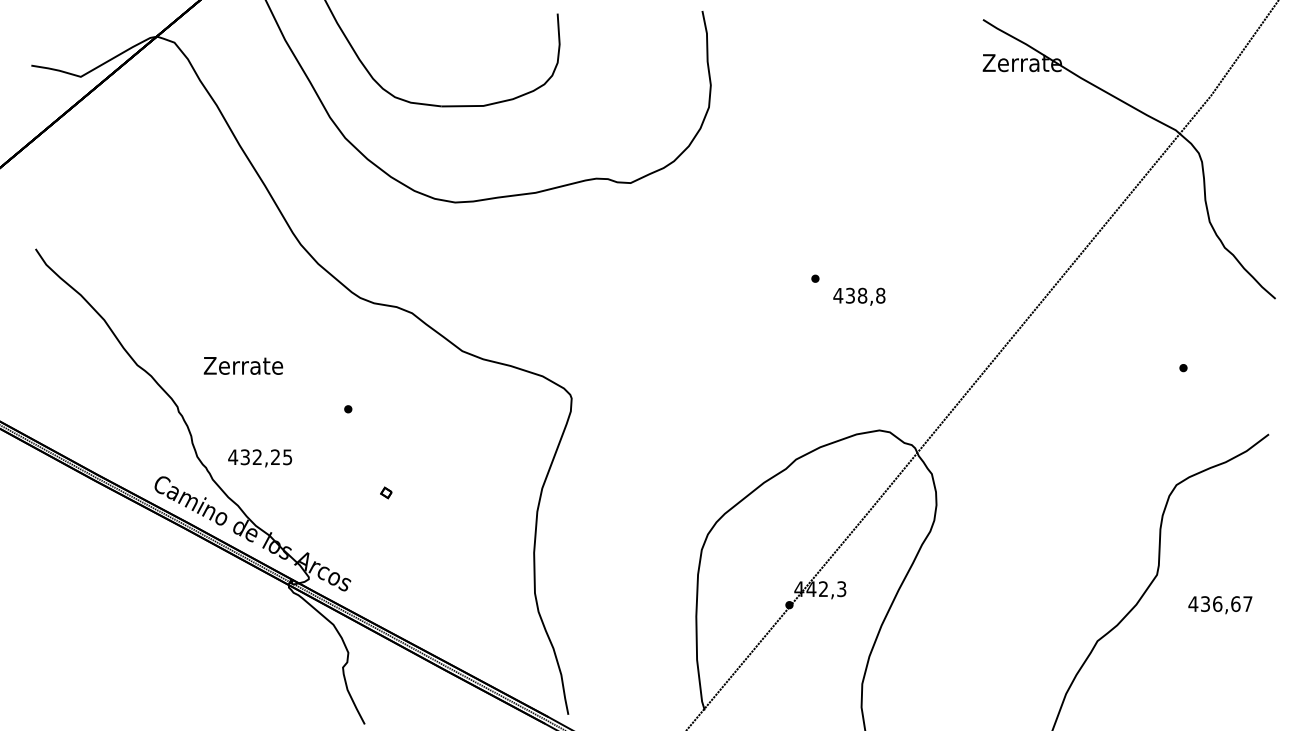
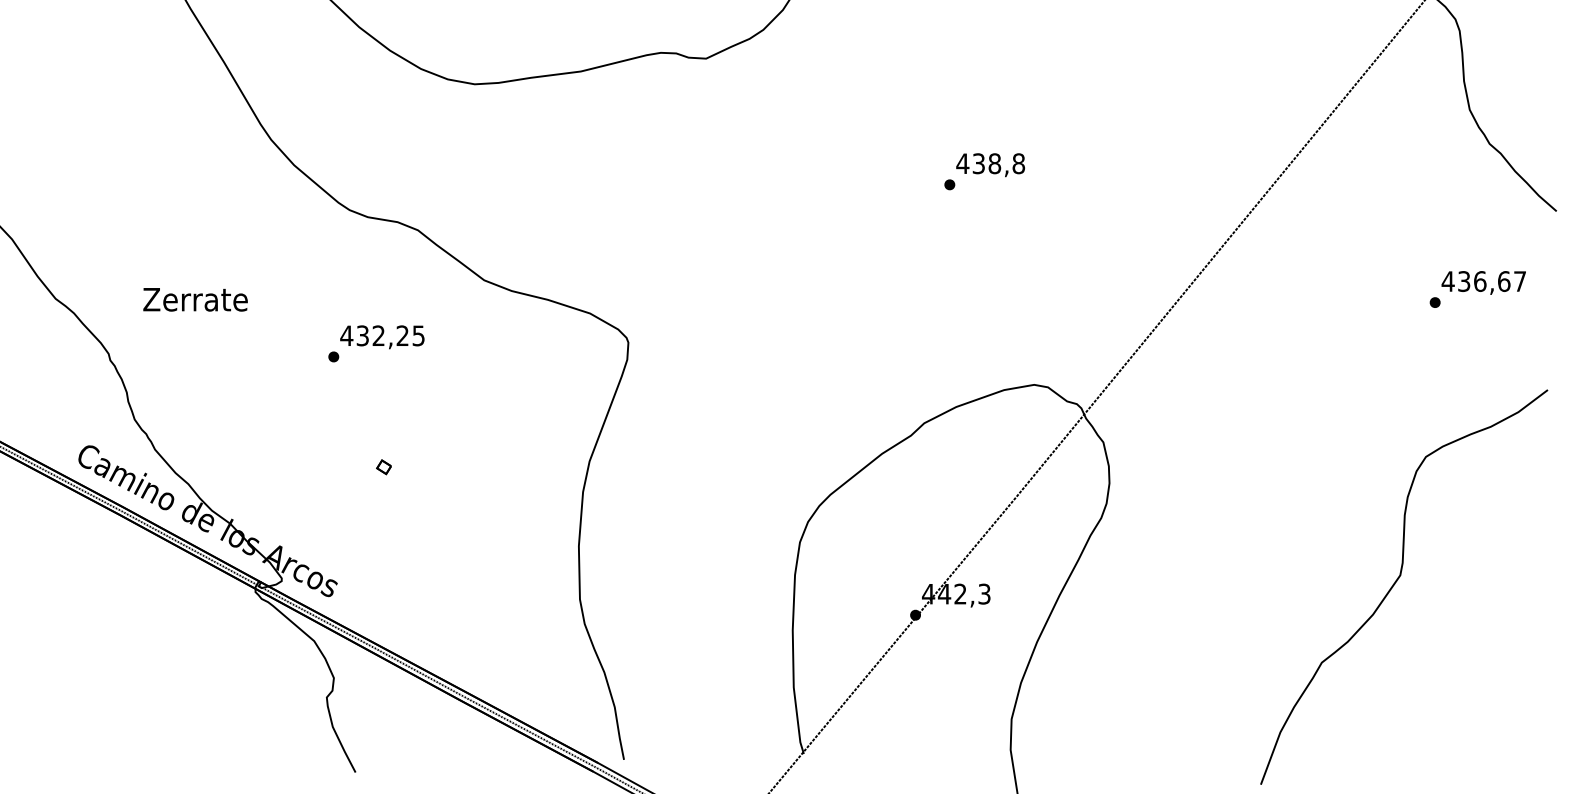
text: (859, 296) -> (990, 164), moved
text: (260, 458) -> (382, 337), moved
text: (1220, 605) -> (1483, 283), moved

